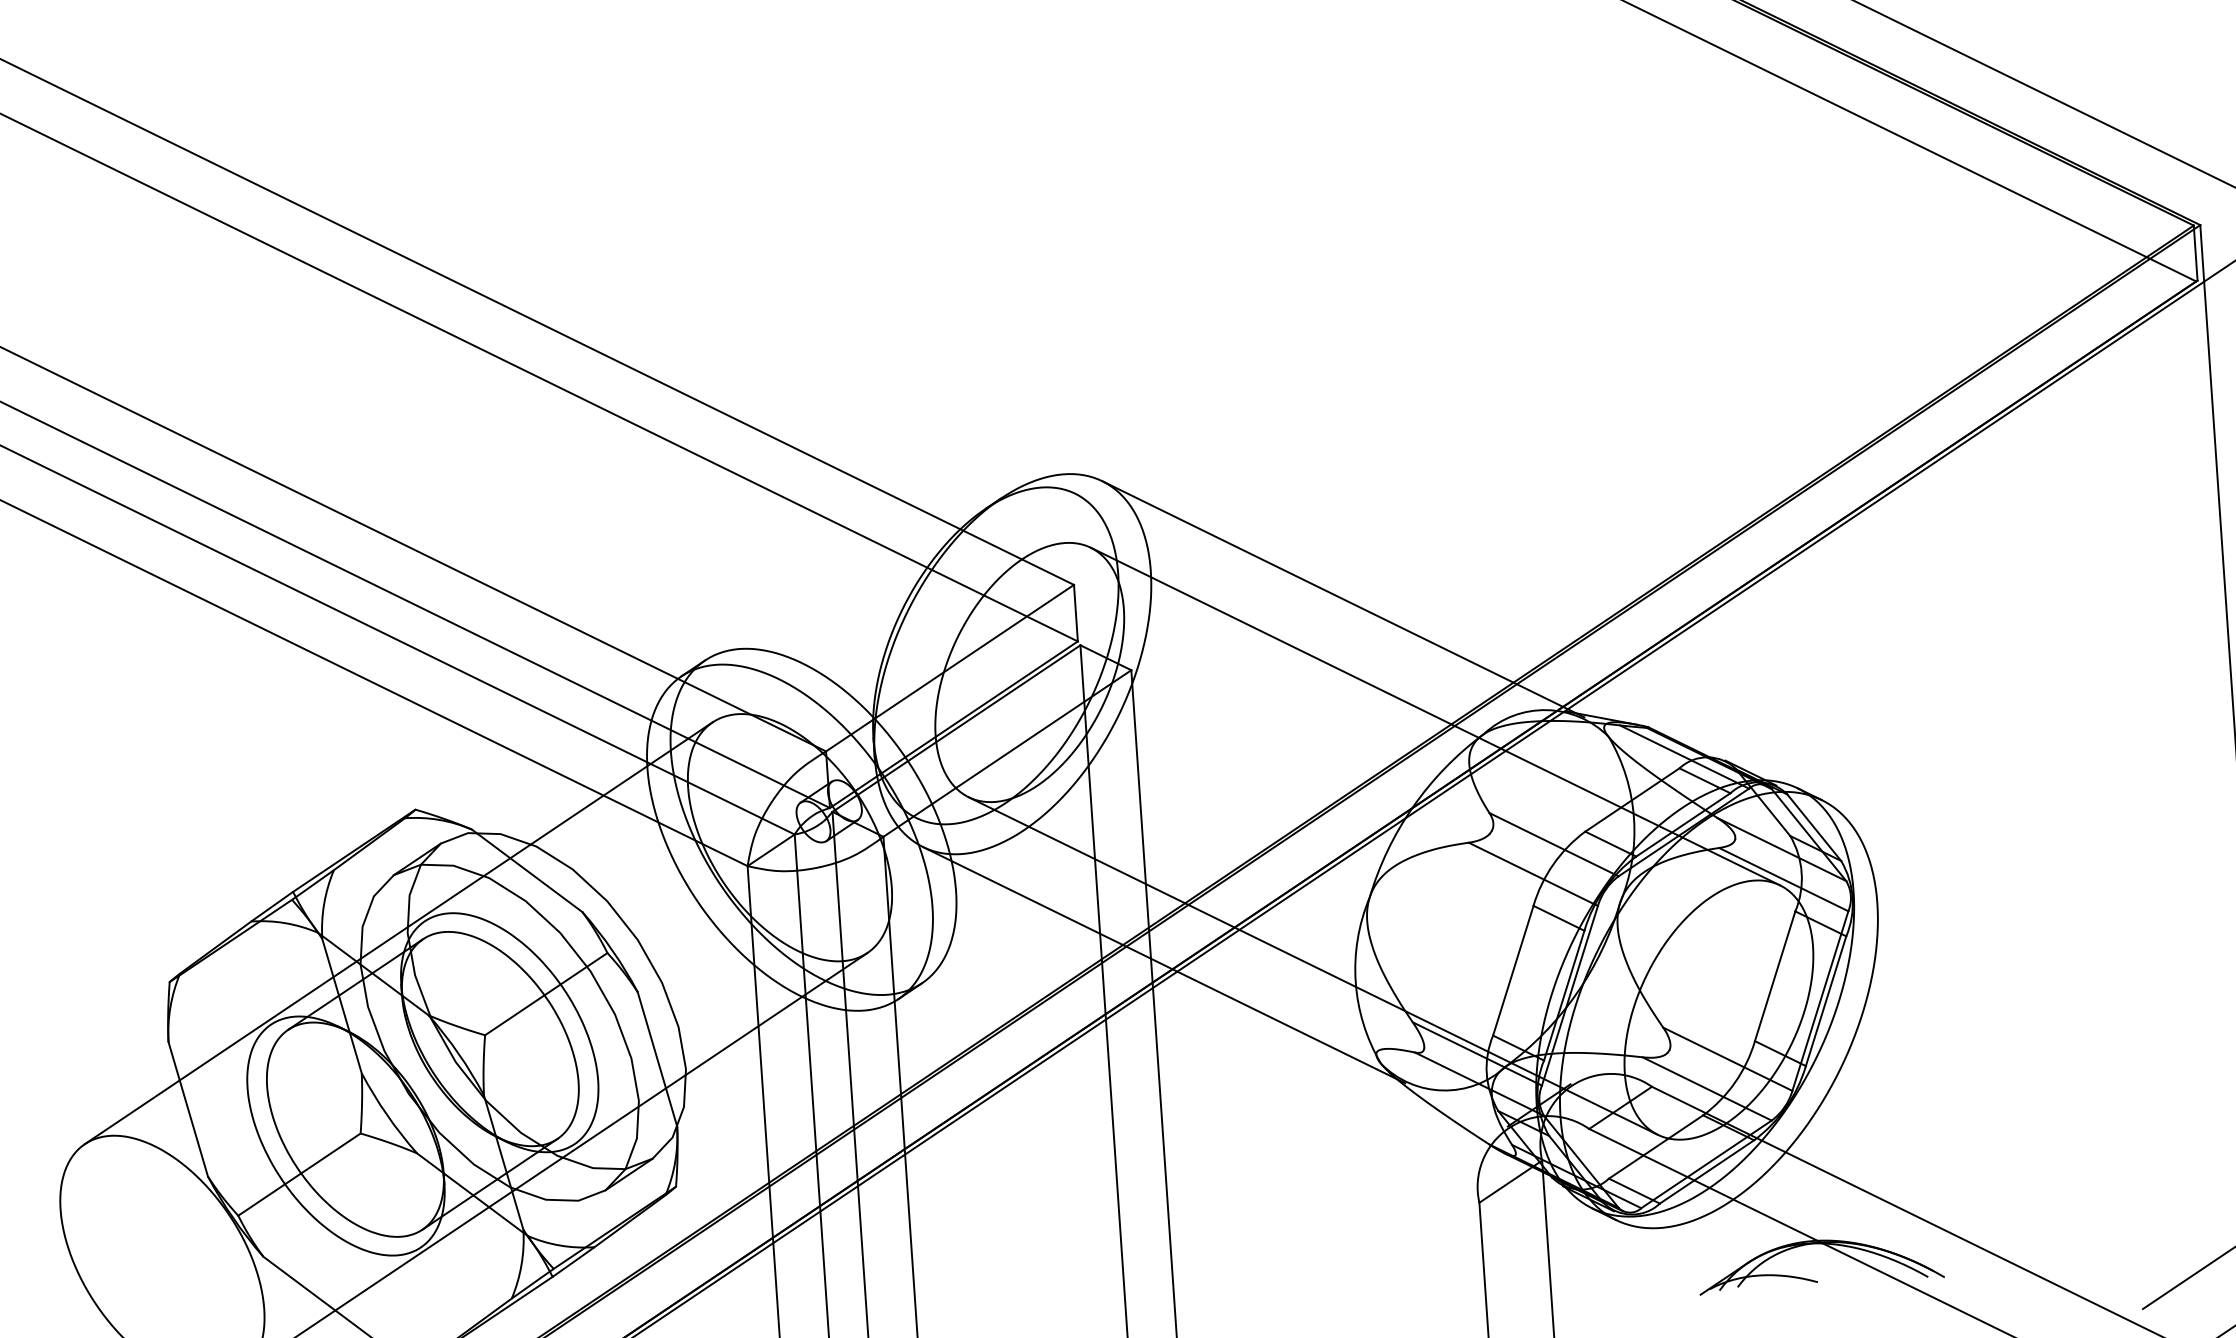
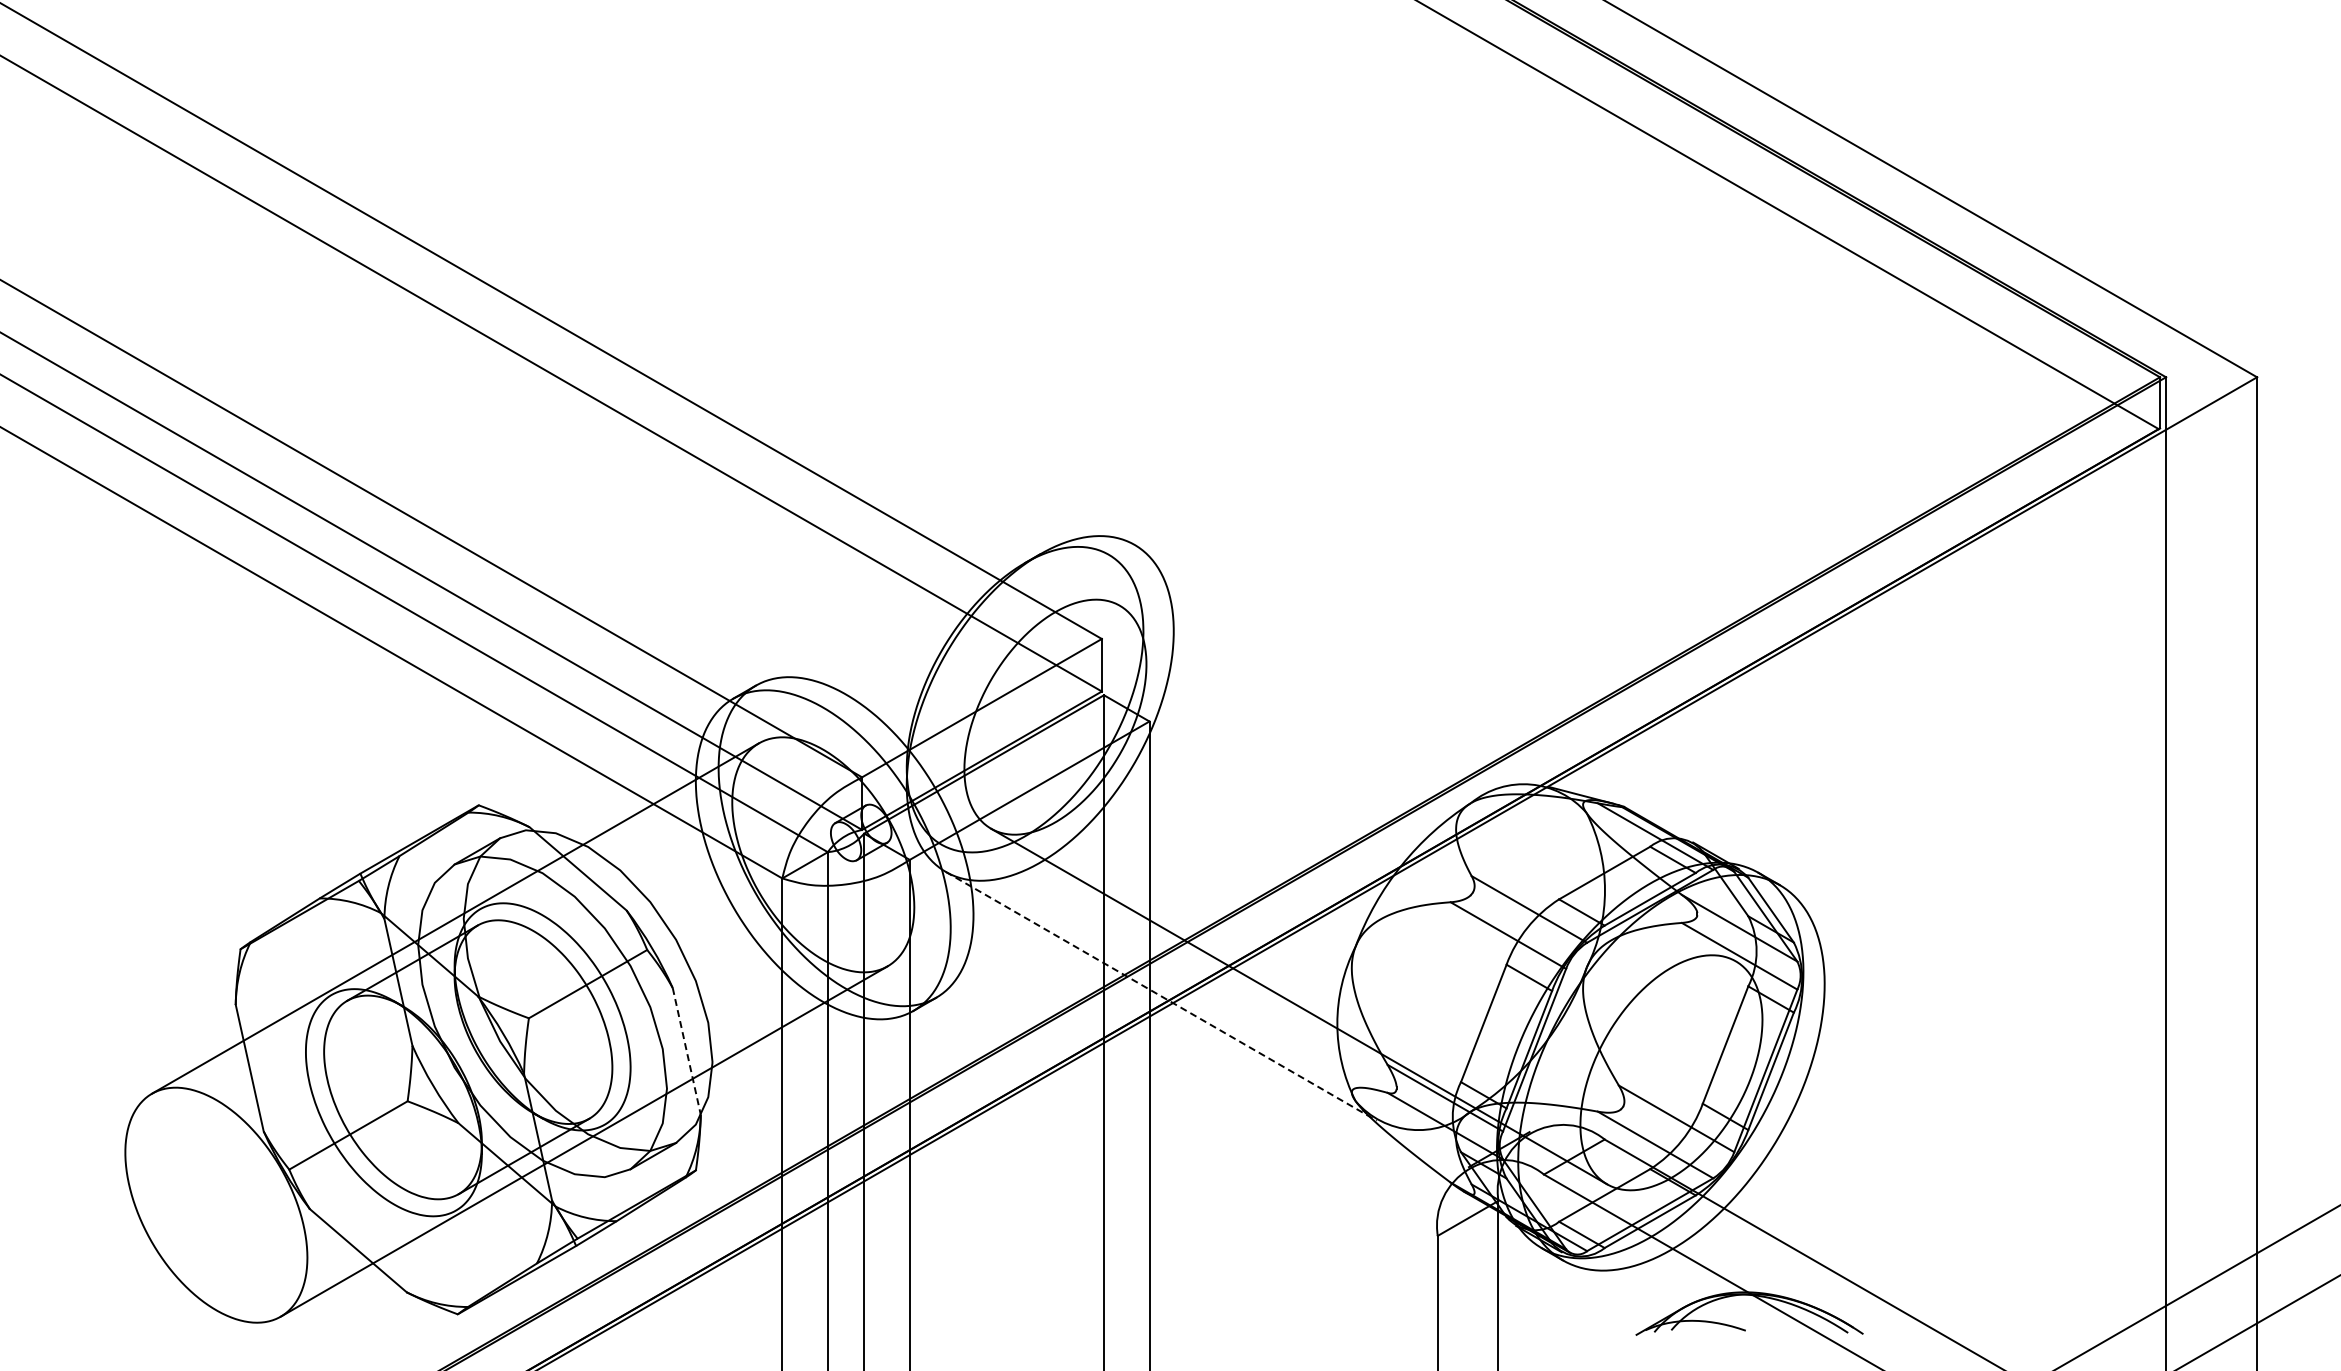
line: (1342, 598) -> (1349, 668), removed
line: (1435, 716) -> (1427, 783), removed
line: (1164, 965) -> (1161, 996), solid -> dashed
line: (657, 1059) -> (686, 1051), solid -> dashed

